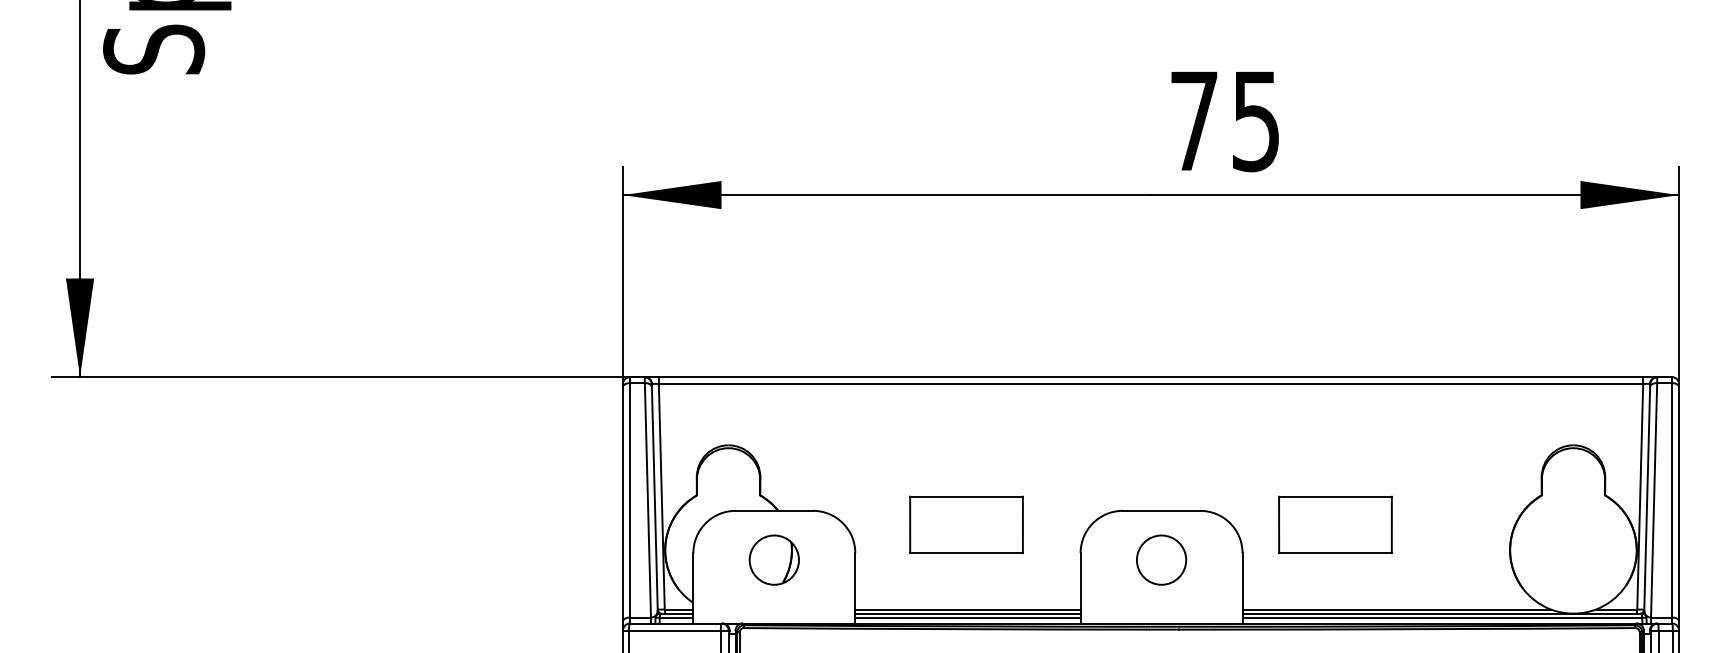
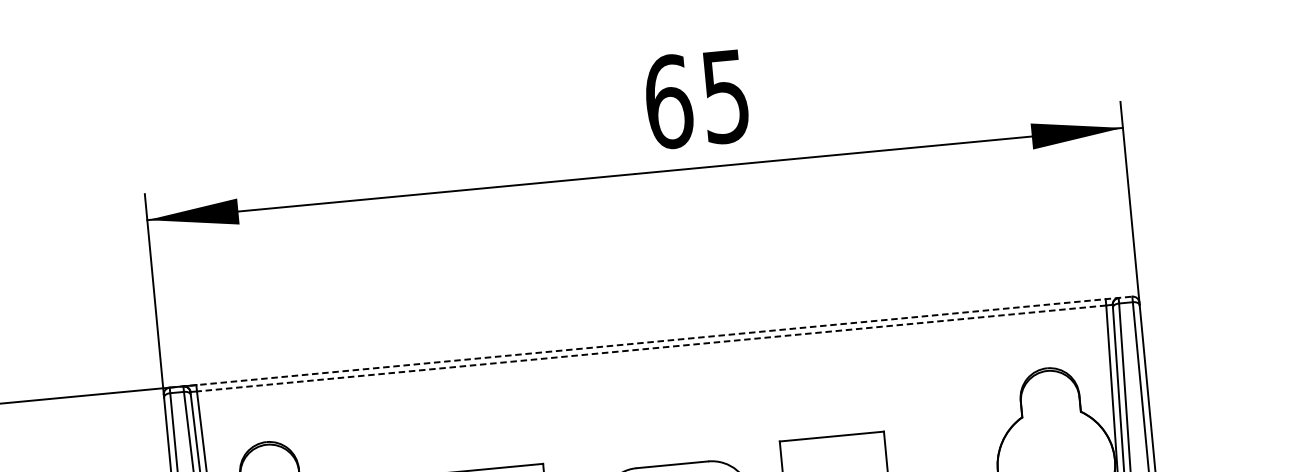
text: (1194, 121) -> (668, 102), 75 -> 65
line: (1151, 377) -> (651, 342), solid -> dashed
line: (1150, 383) -> (651, 348), solid -> dashed

